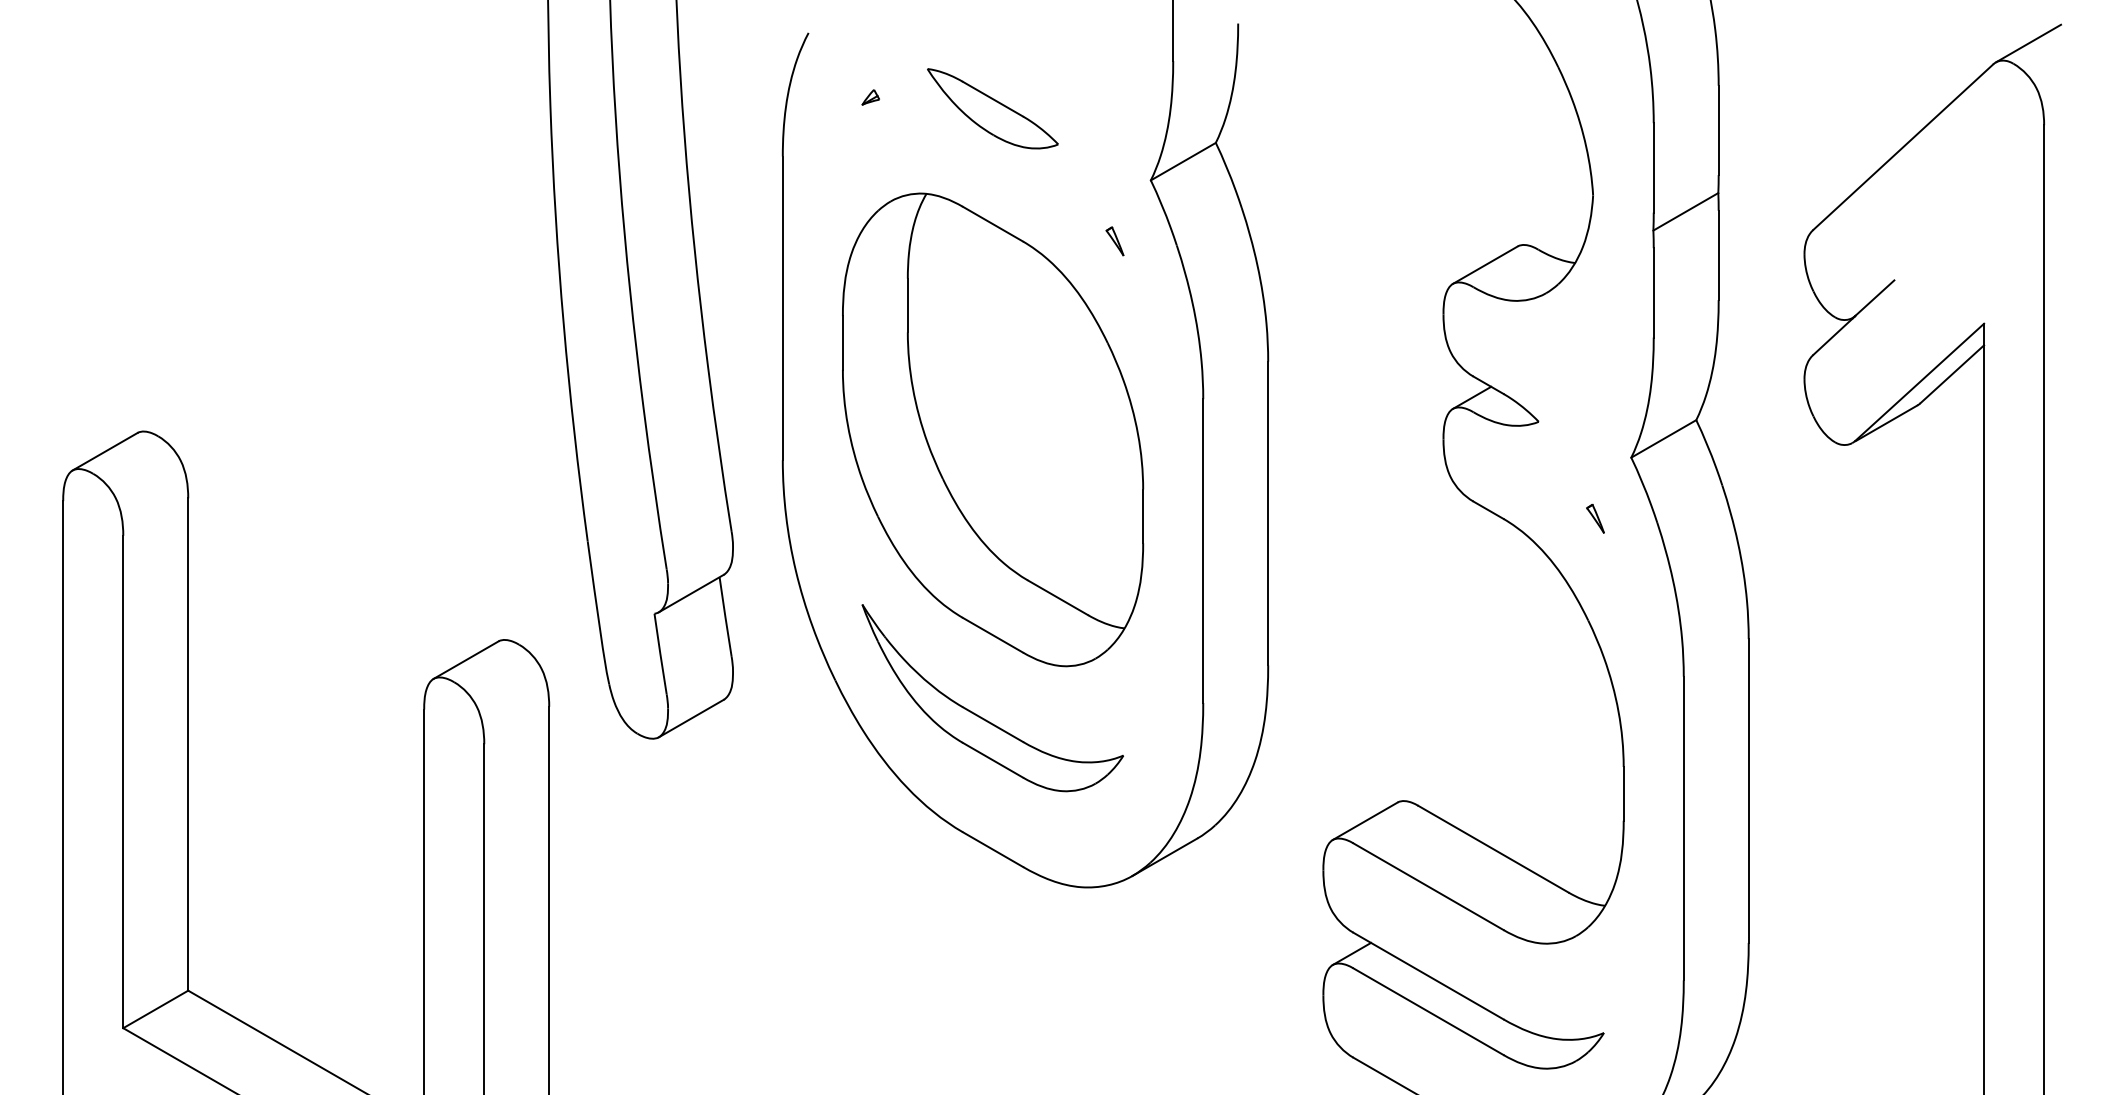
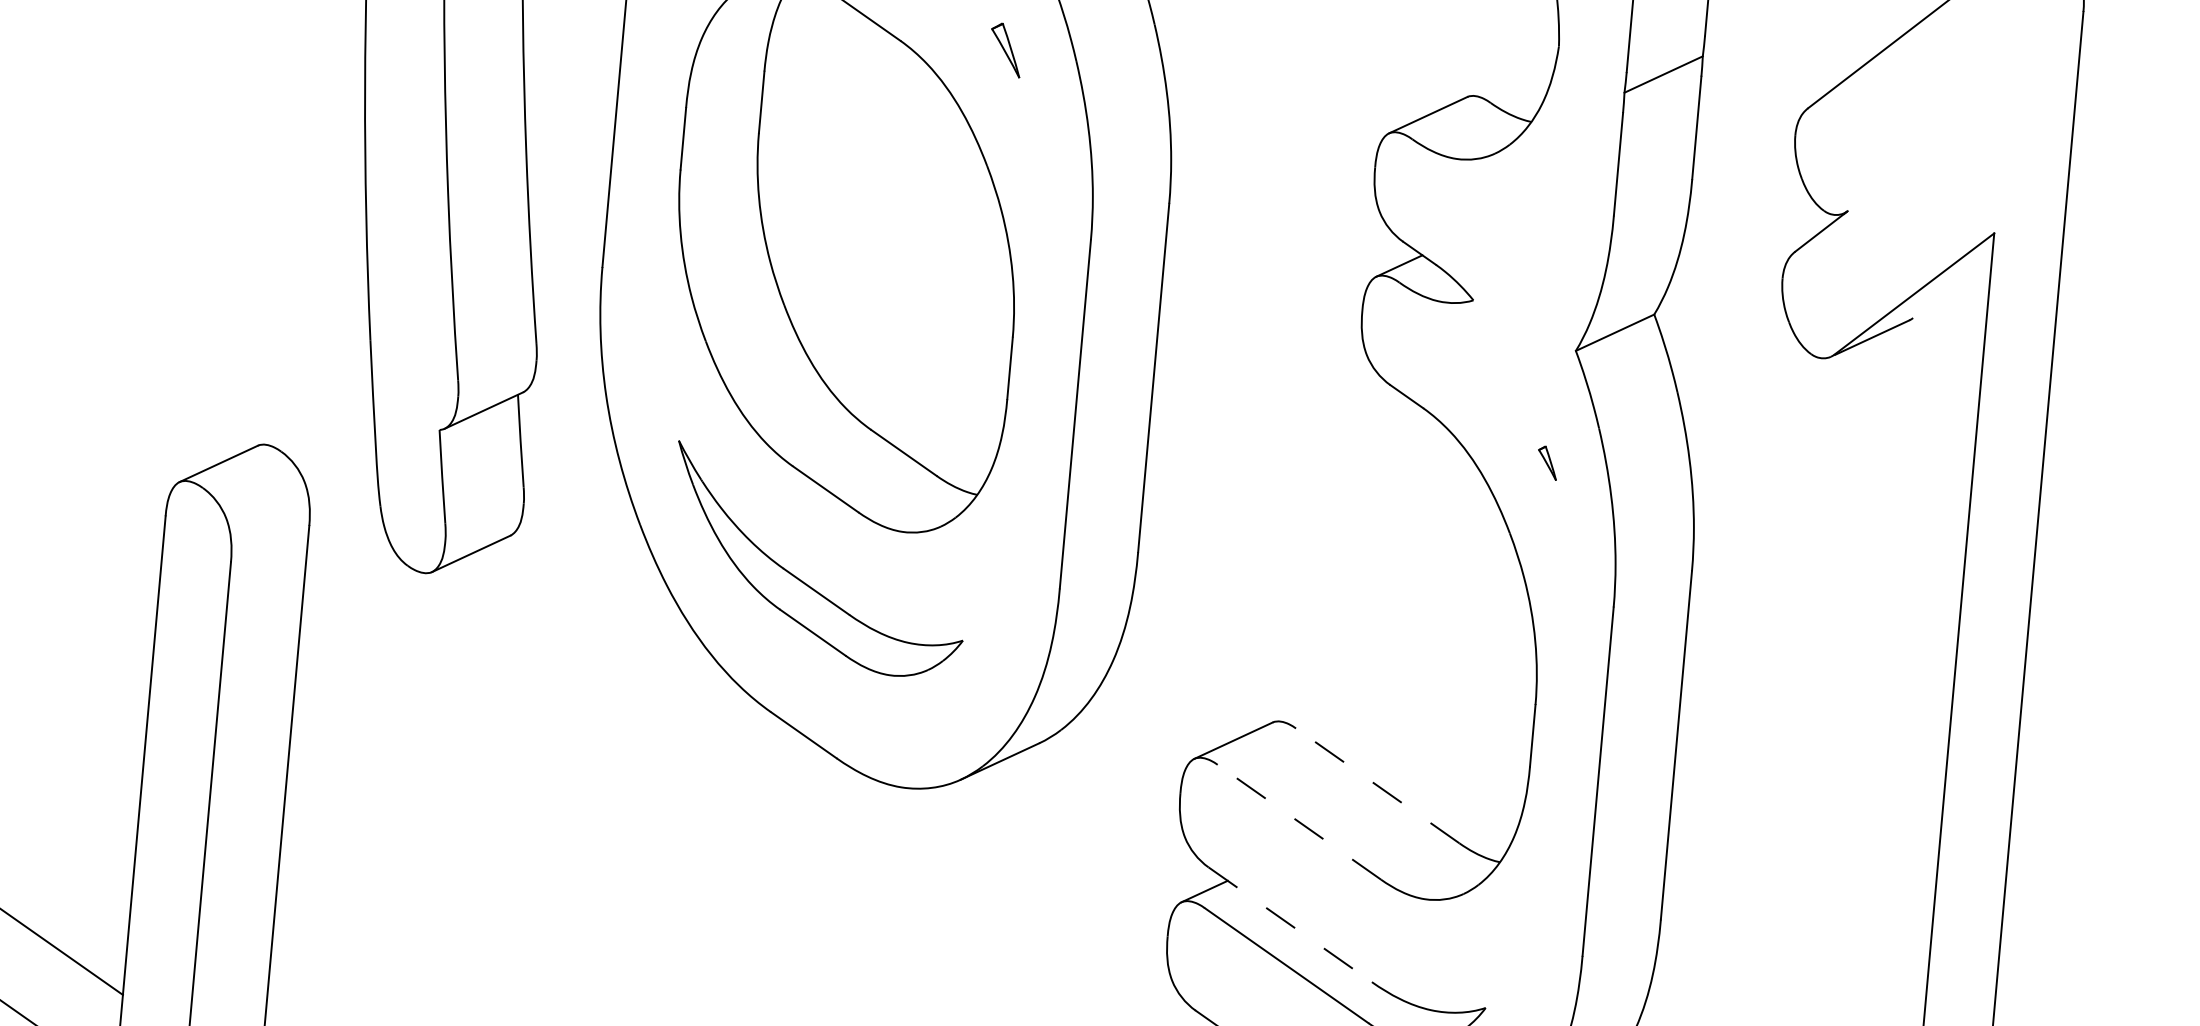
part: (1114, 241) -> (1005, 50), size x1.6
line: (1874, 297) -> (1871, 192), removed
line: (1952, 374) -> (1952, 288), removed
part: (1595, 518) -> (1547, 462), moved
line: (1493, 849) -> (1377, 786), solid -> dashed
line: (1428, 886) -> (1299, 822), solid -> dashed
line: (1428, 976) -> (1290, 925), solid -> dashed

